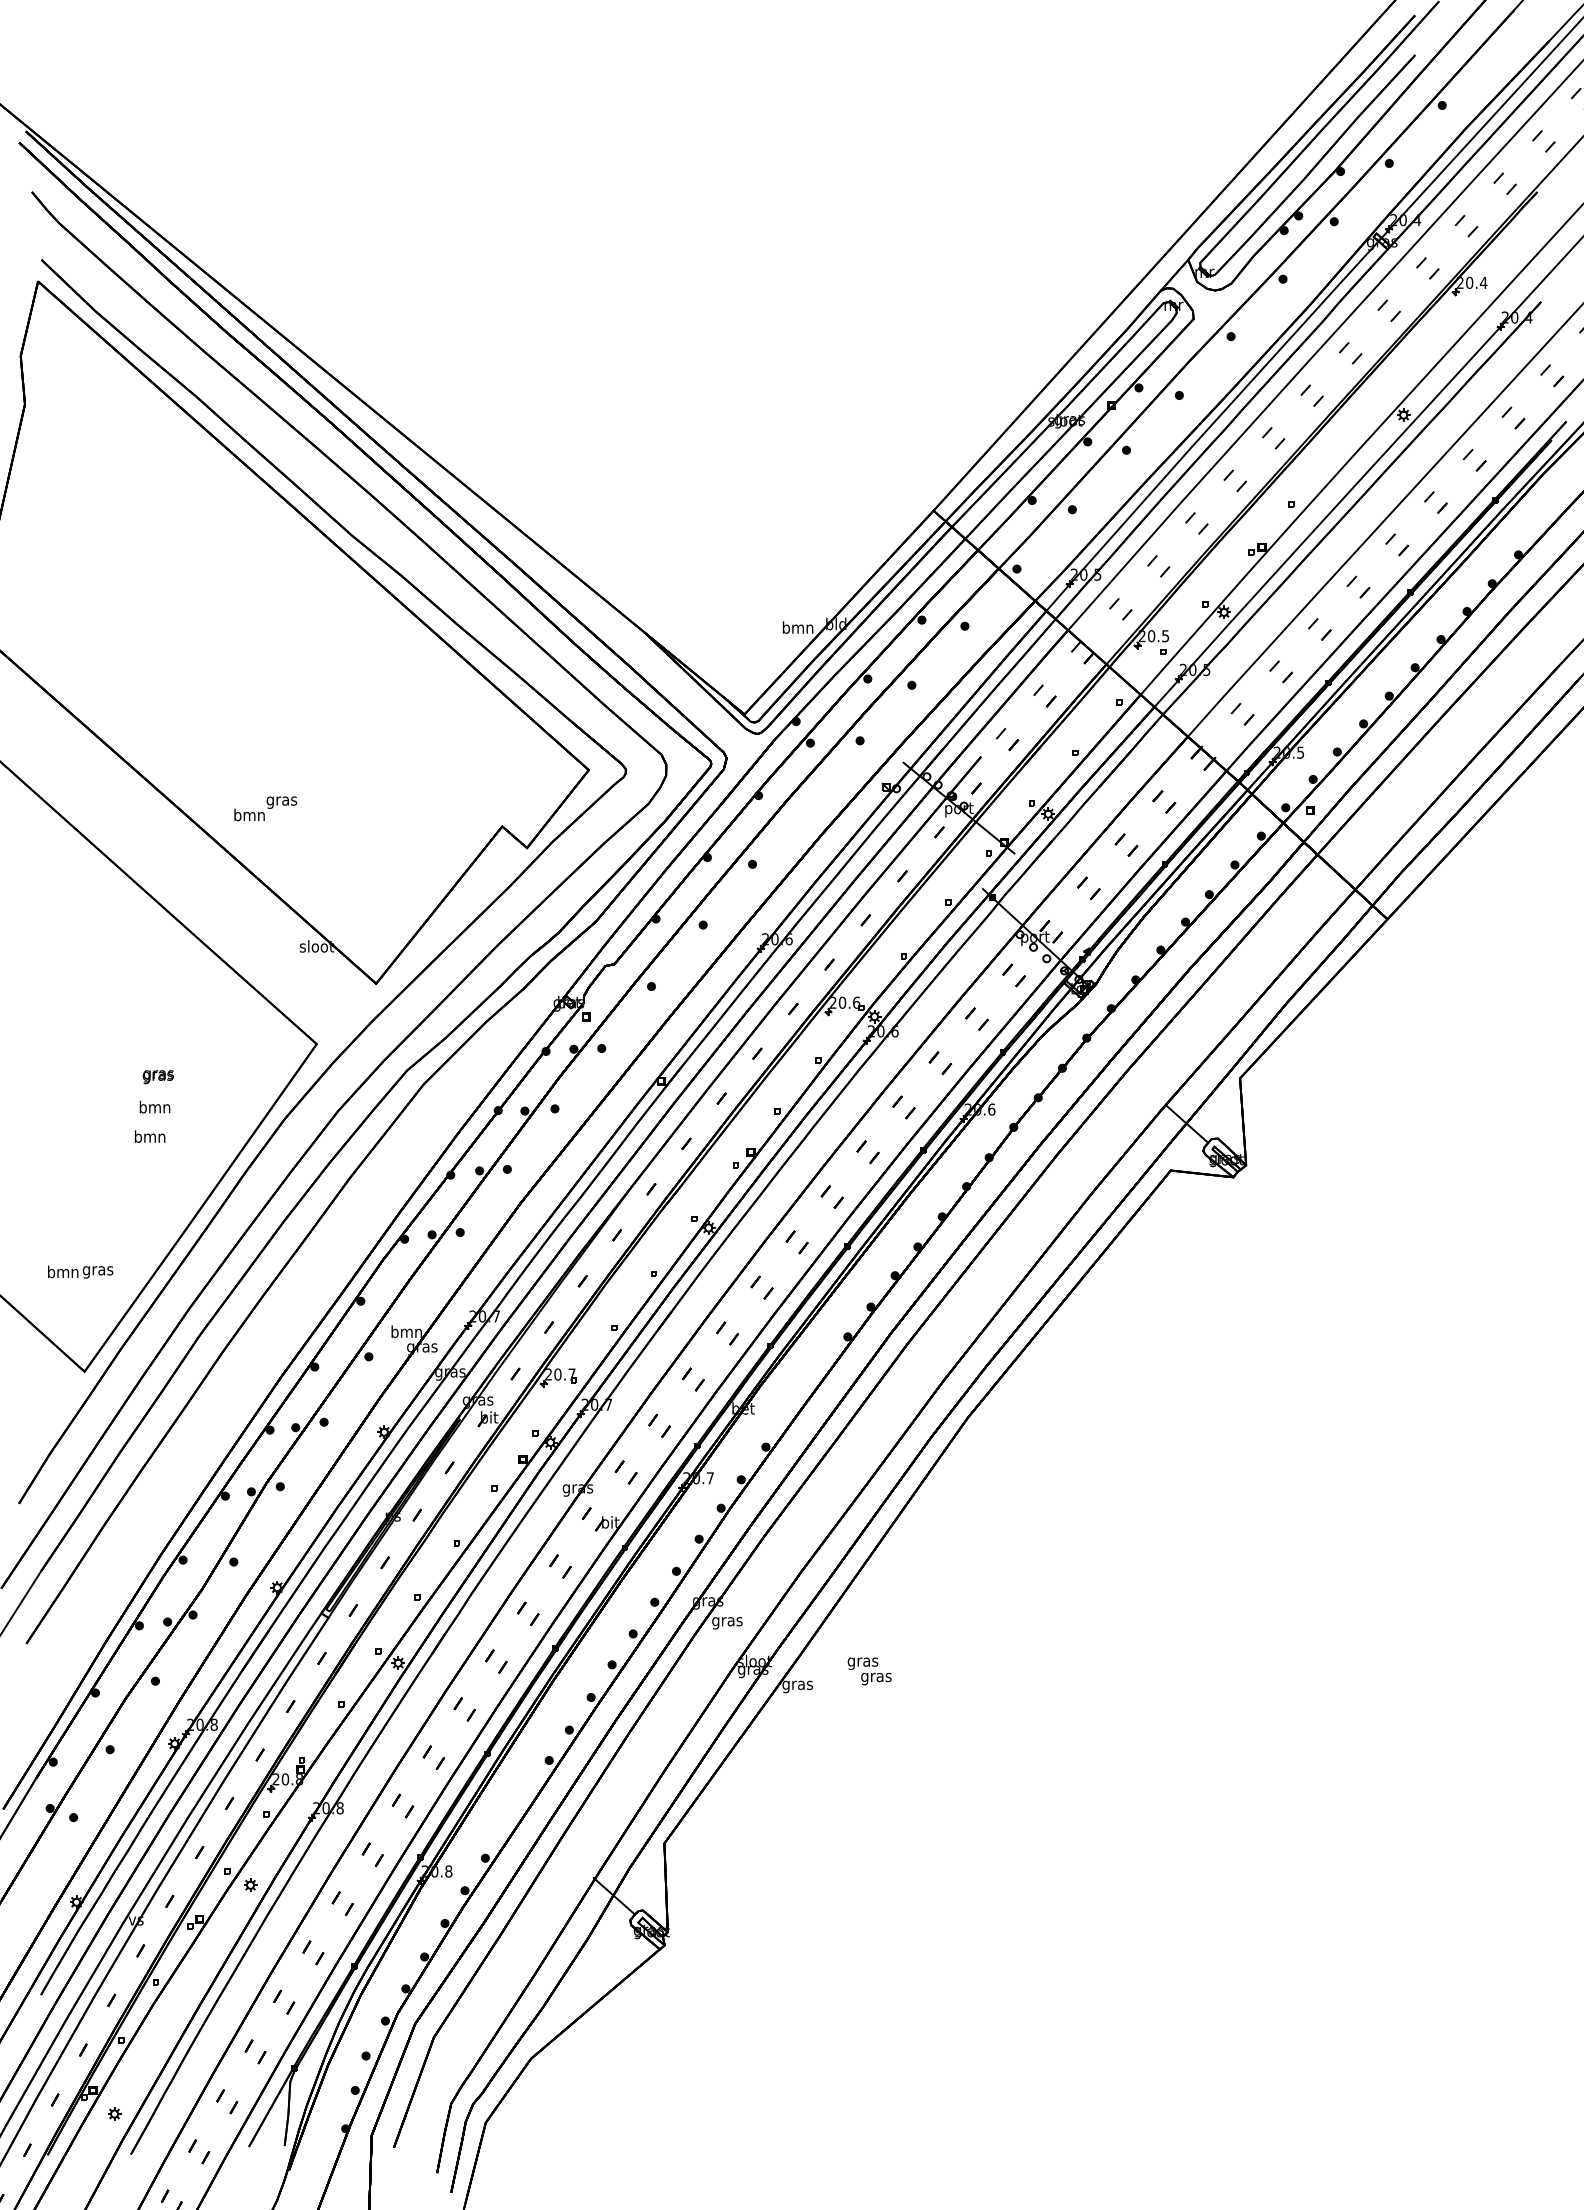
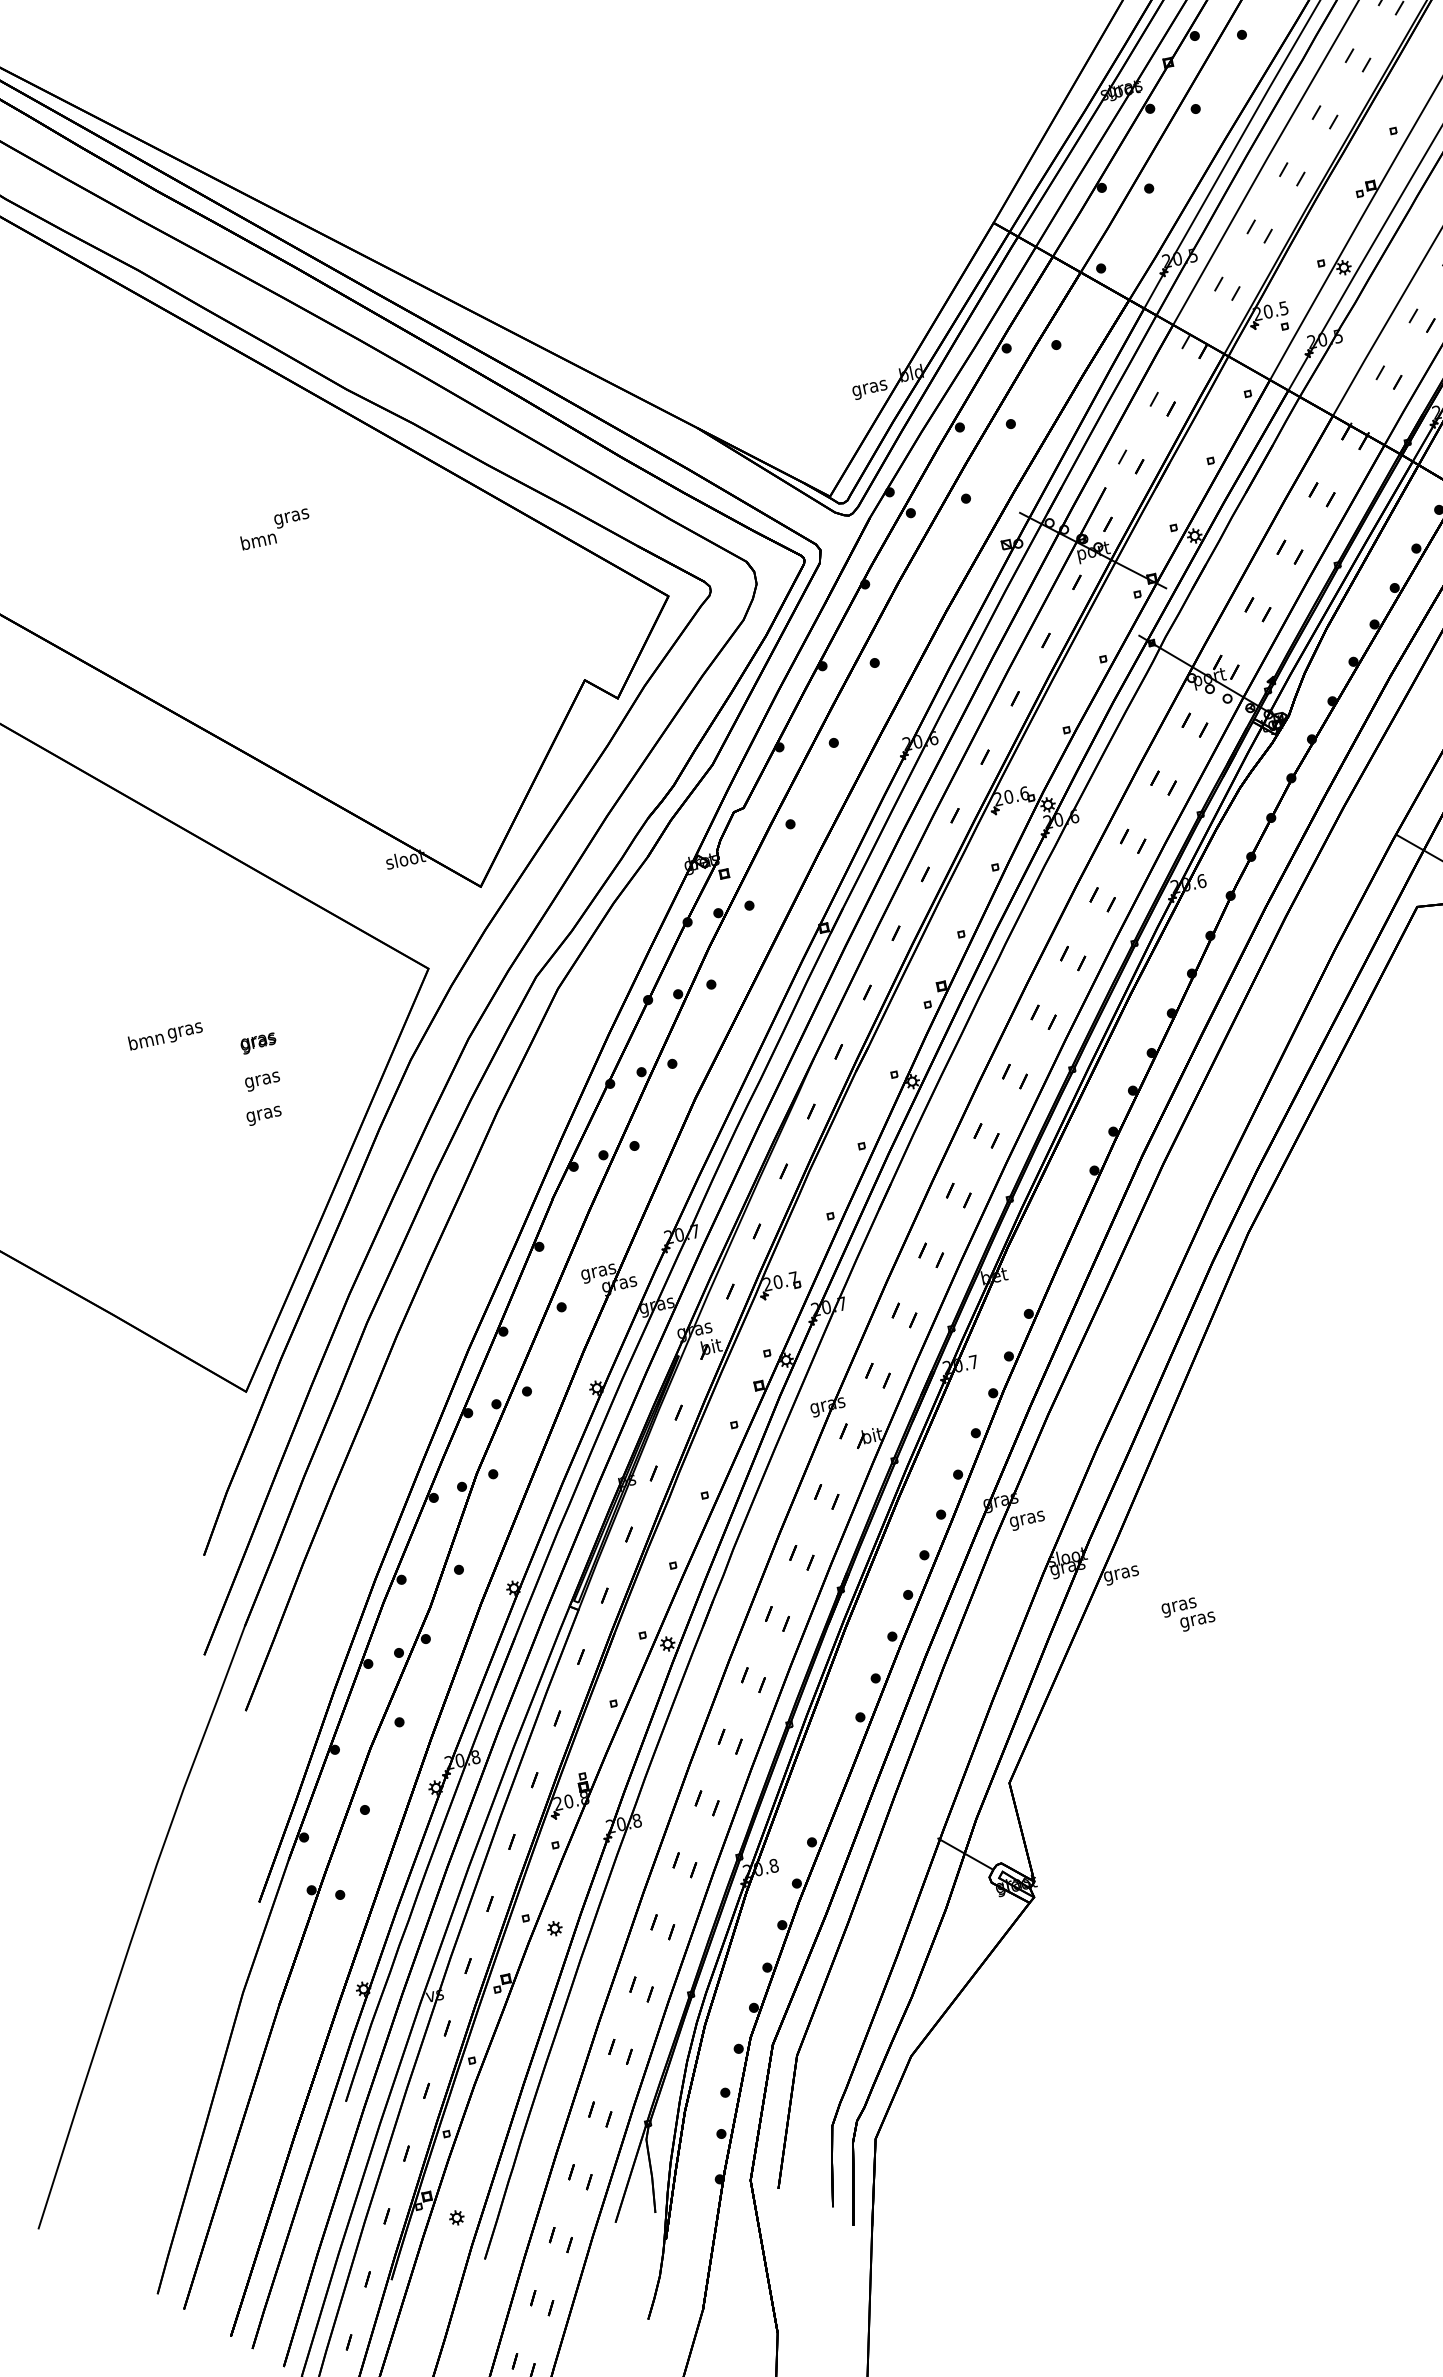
text: (797, 629) -> (869, 388), bmn -> gras
text: (265, 808) -> (274, 529), moved
text: (154, 1108) -> (261, 1079), bmn -> gras
text: (149, 1138) -> (263, 1114), bmn -> gras
text: (80, 1271) -> (165, 1035), moved
text: (406, 1333) -> (598, 1272), bmn -> gras
text: (869, 1671) -> (1188, 1614), moved

